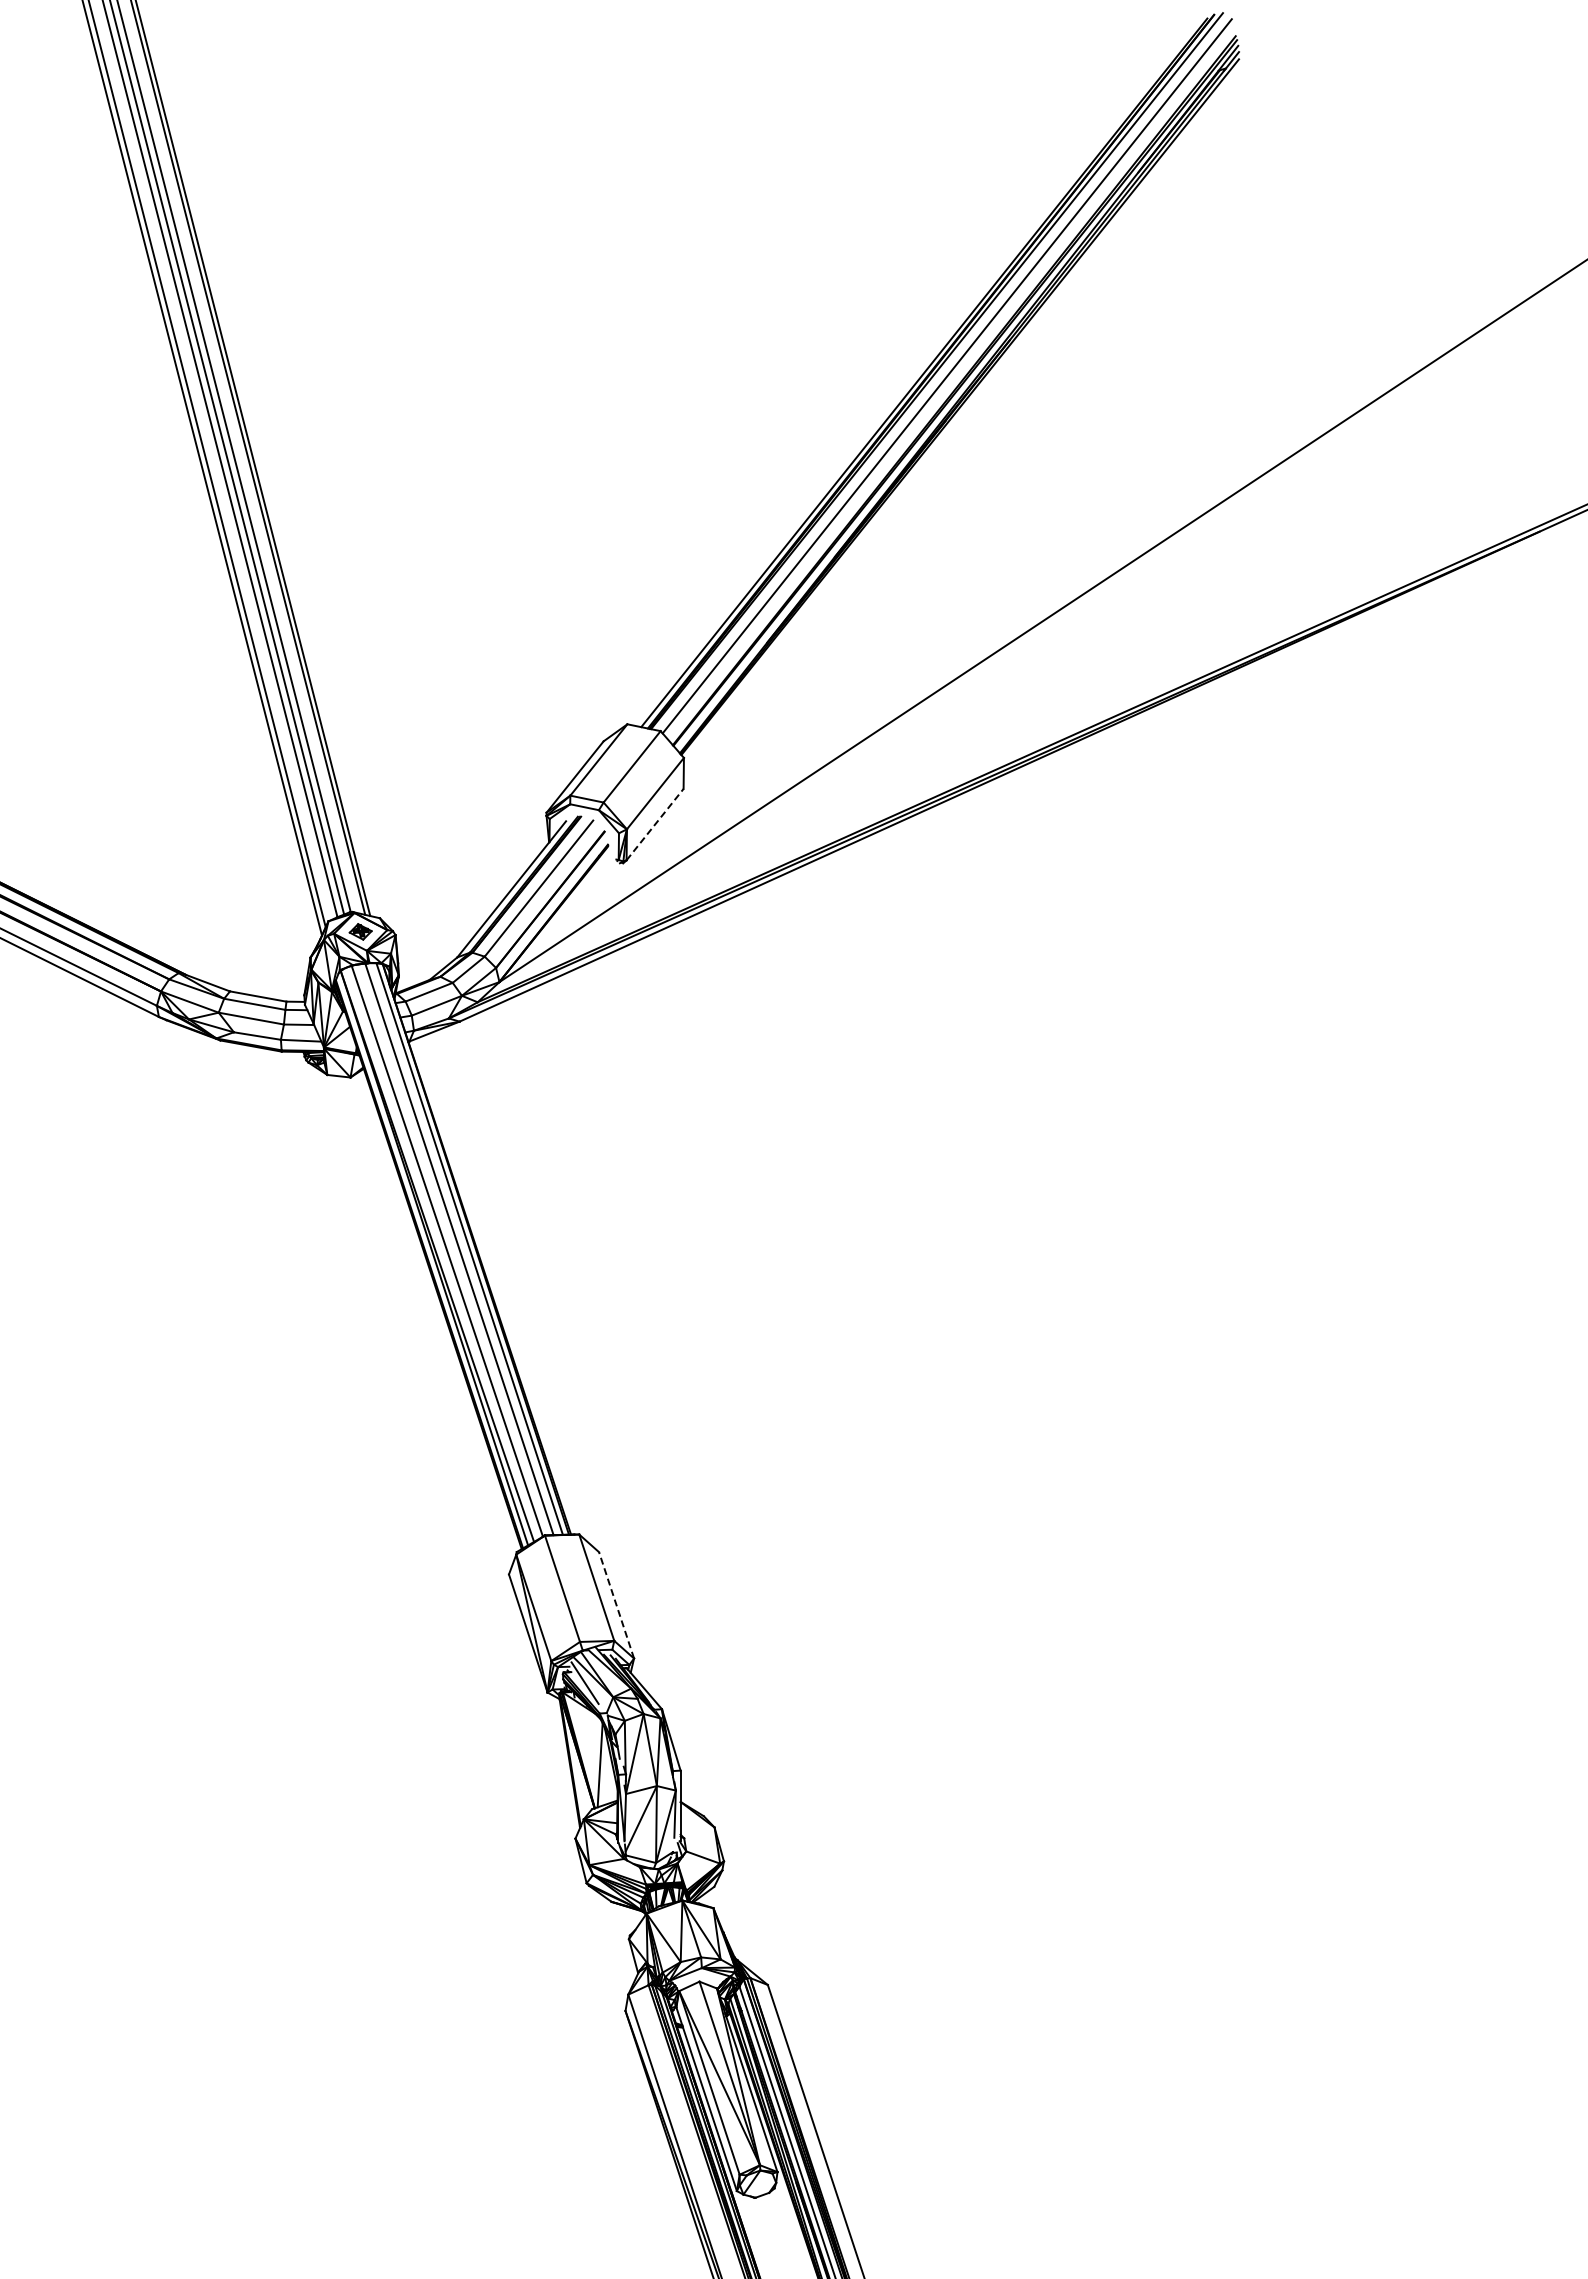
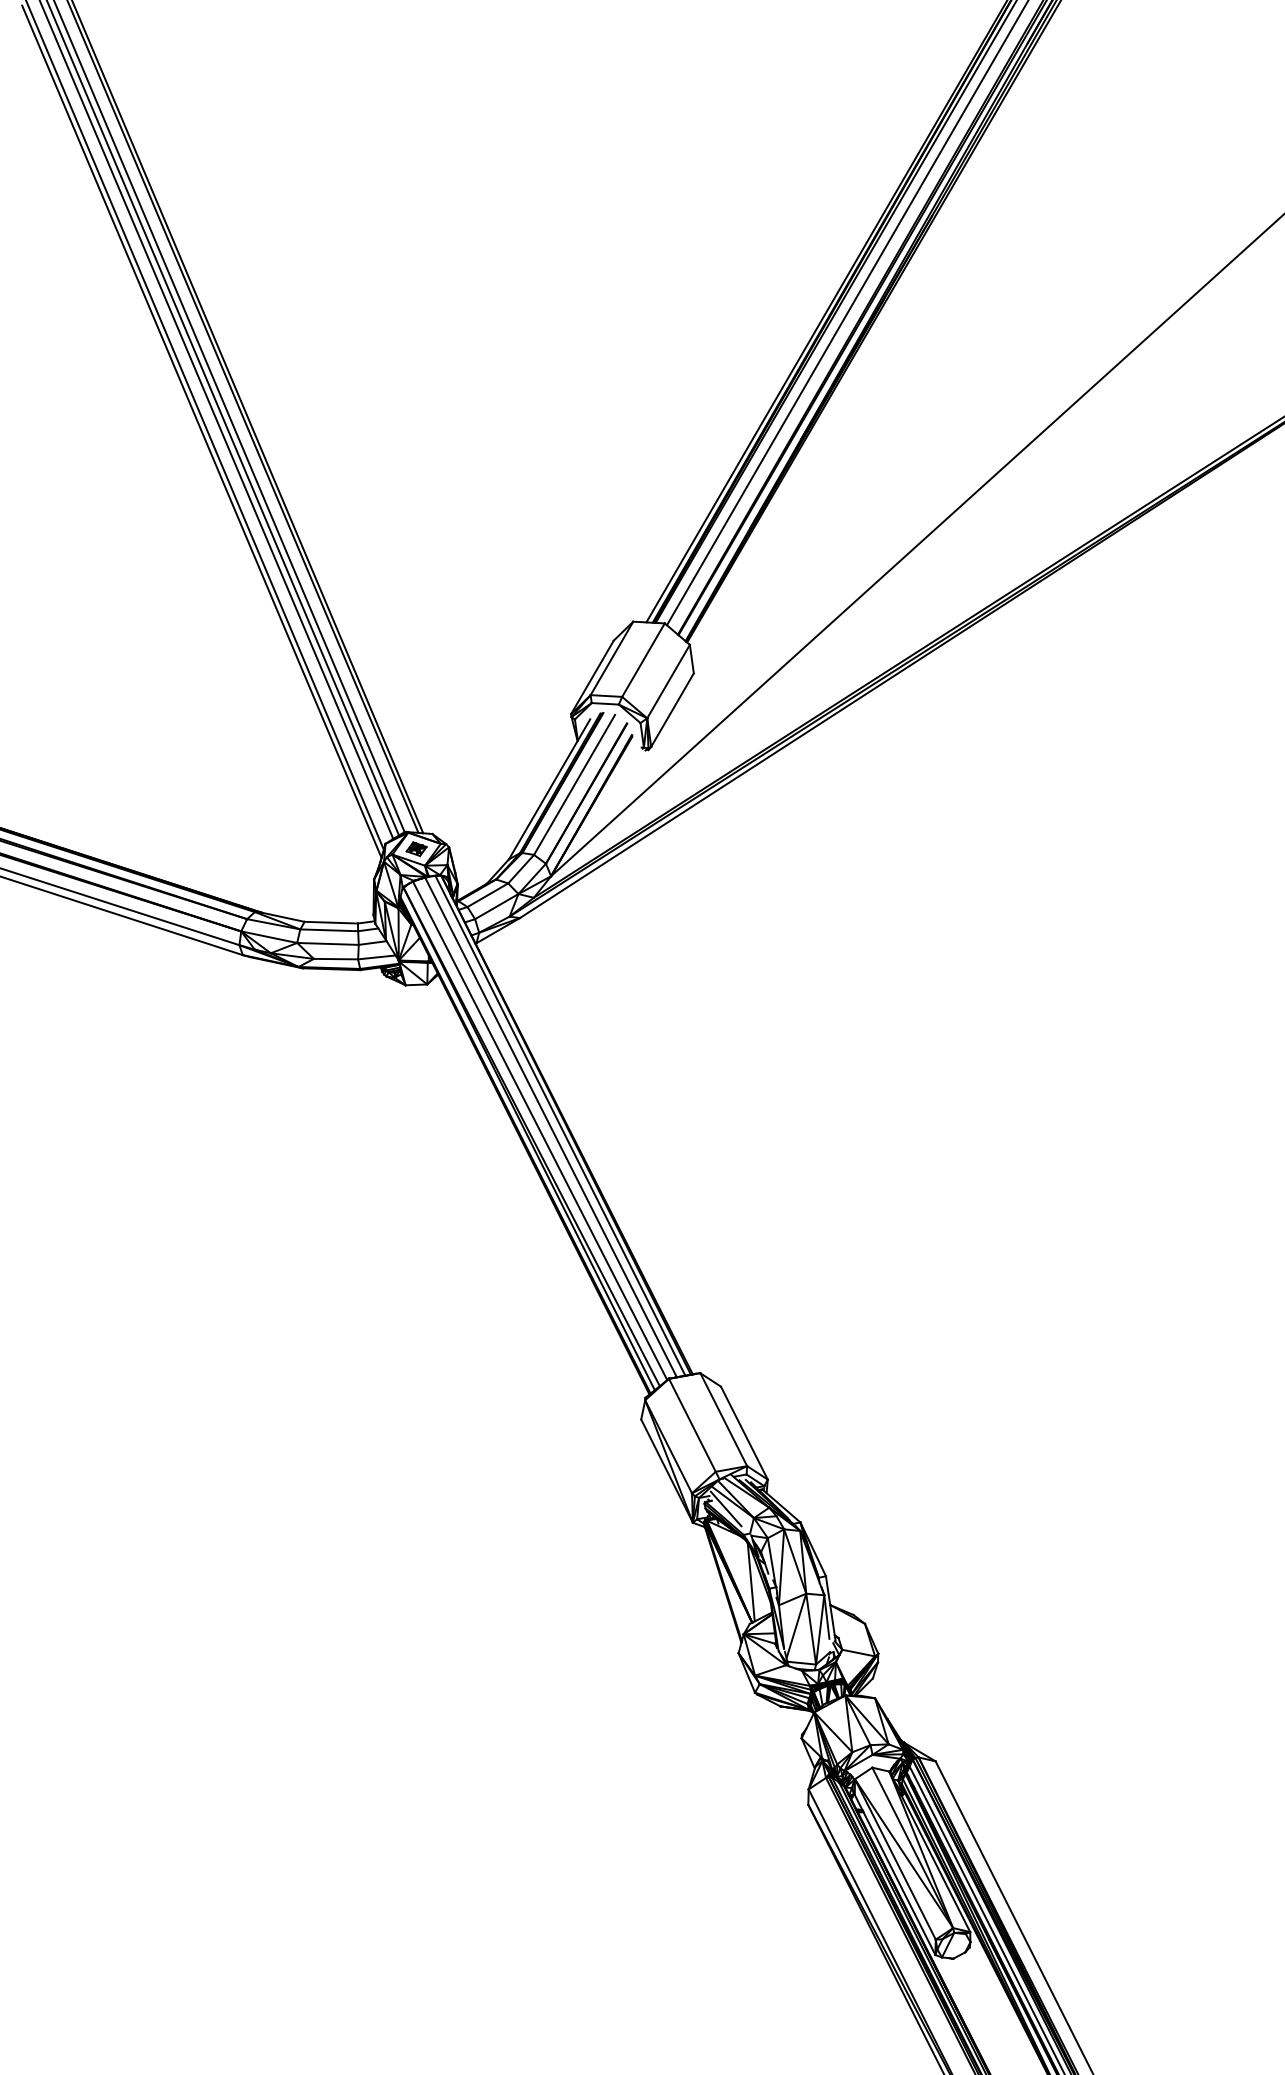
line: (655, 824) -> (672, 709), dashed -> solid
line: (616, 1605) -> (744, 1433), dashed -> solid

